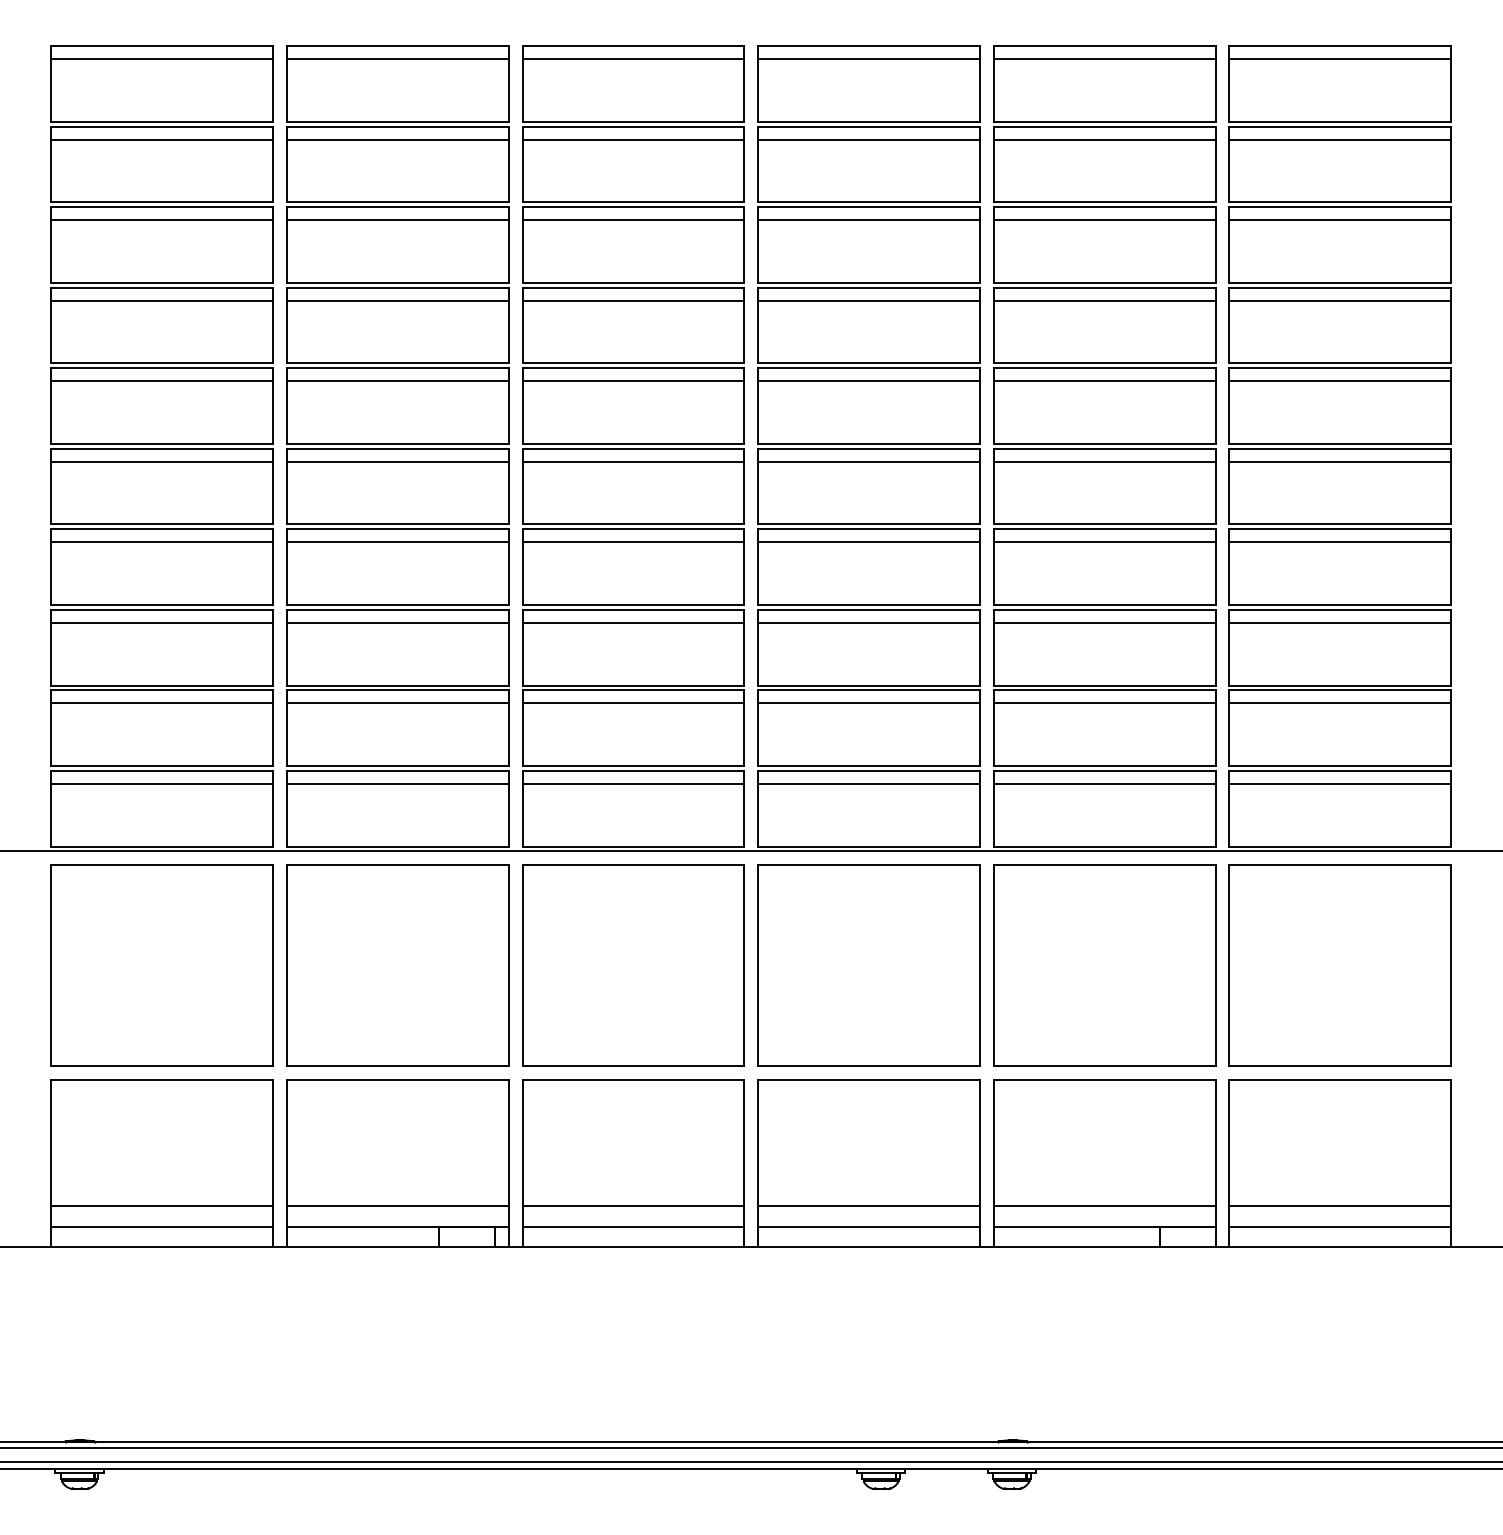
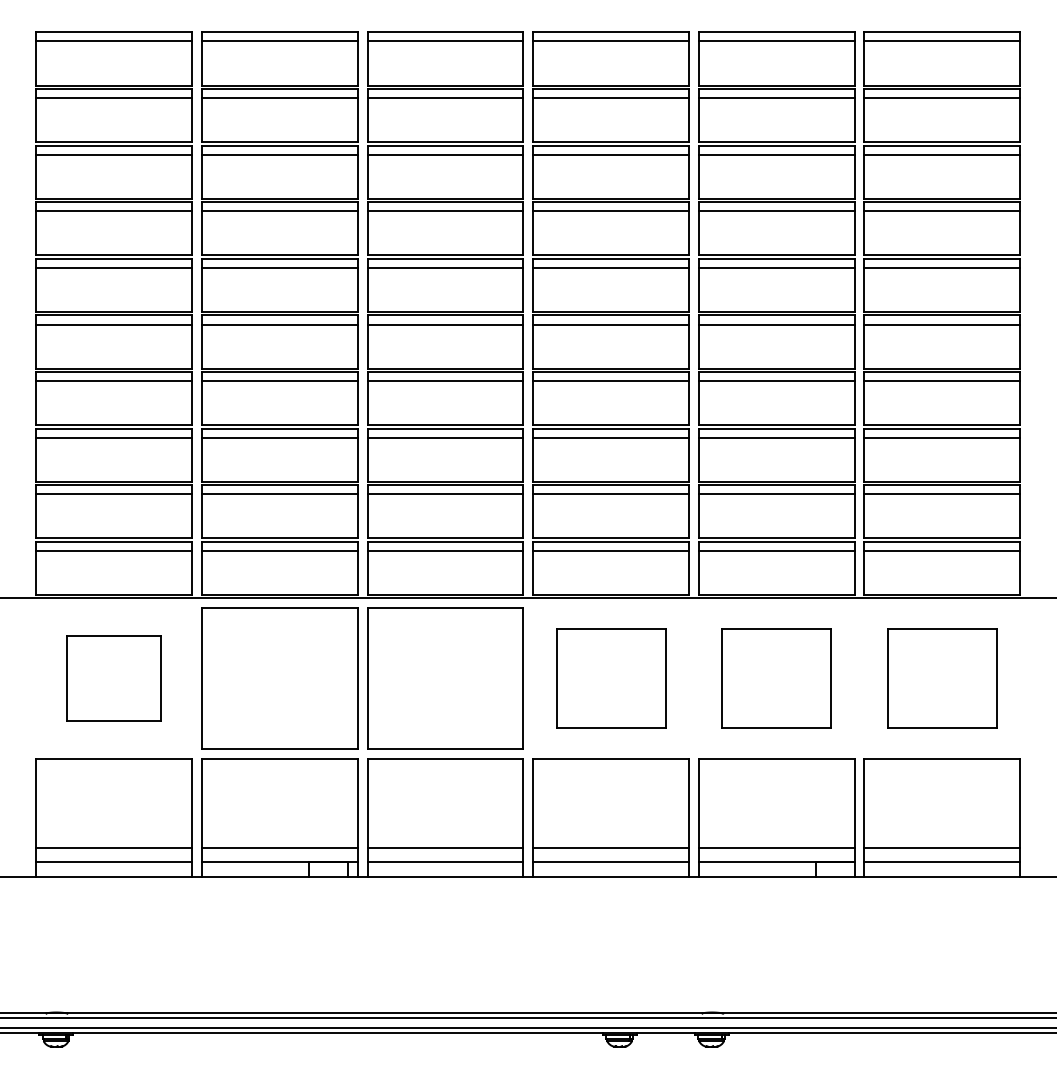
part: (161, 965) -> (113, 678), size x0.6
part: (868, 965) -> (610, 678), size x0.7
part: (1104, 965) -> (776, 678), size x0.7
part: (1339, 965) -> (941, 678), size x0.7

